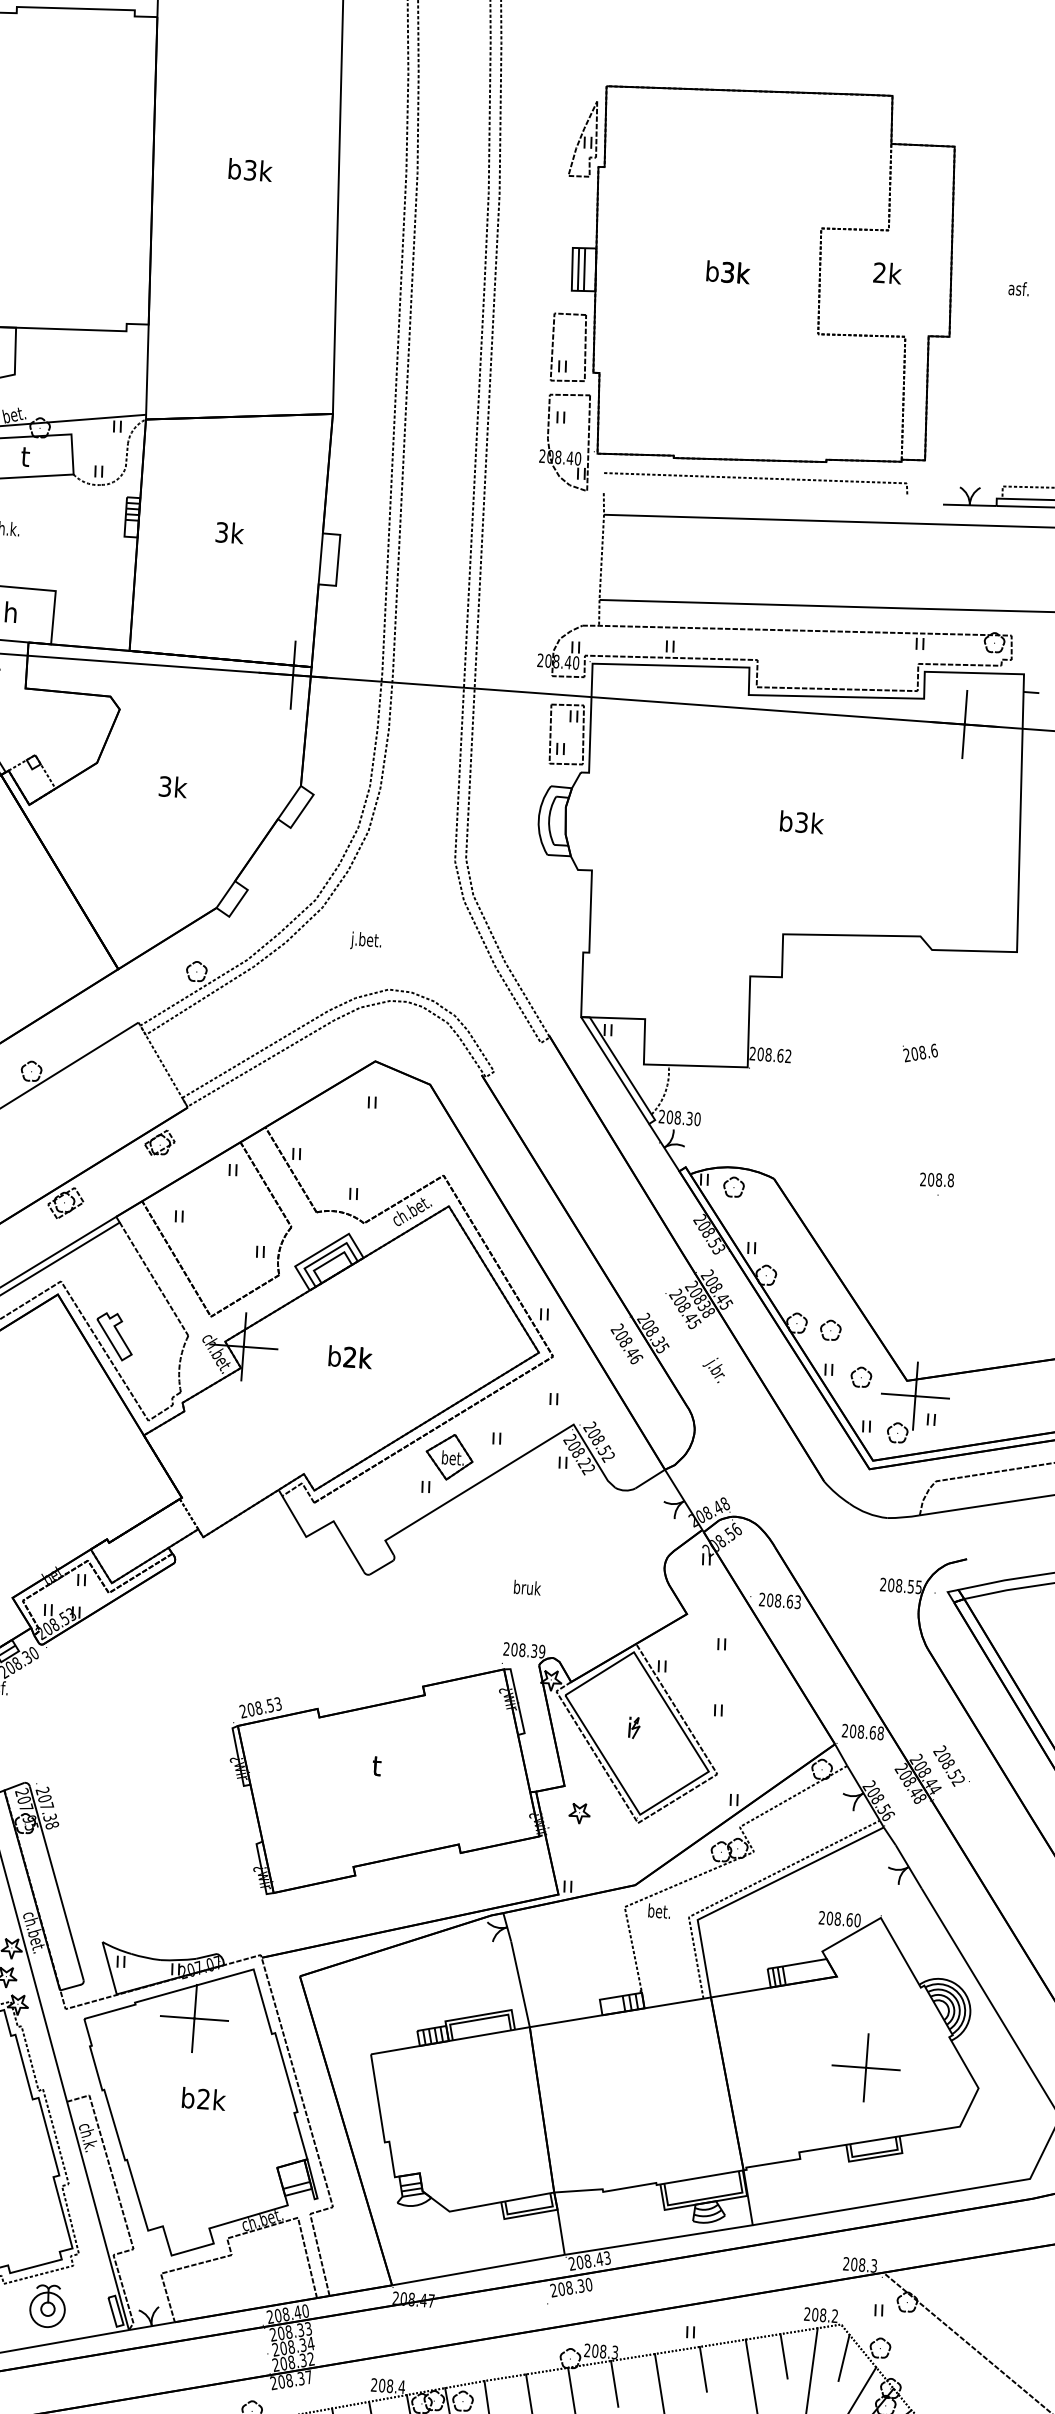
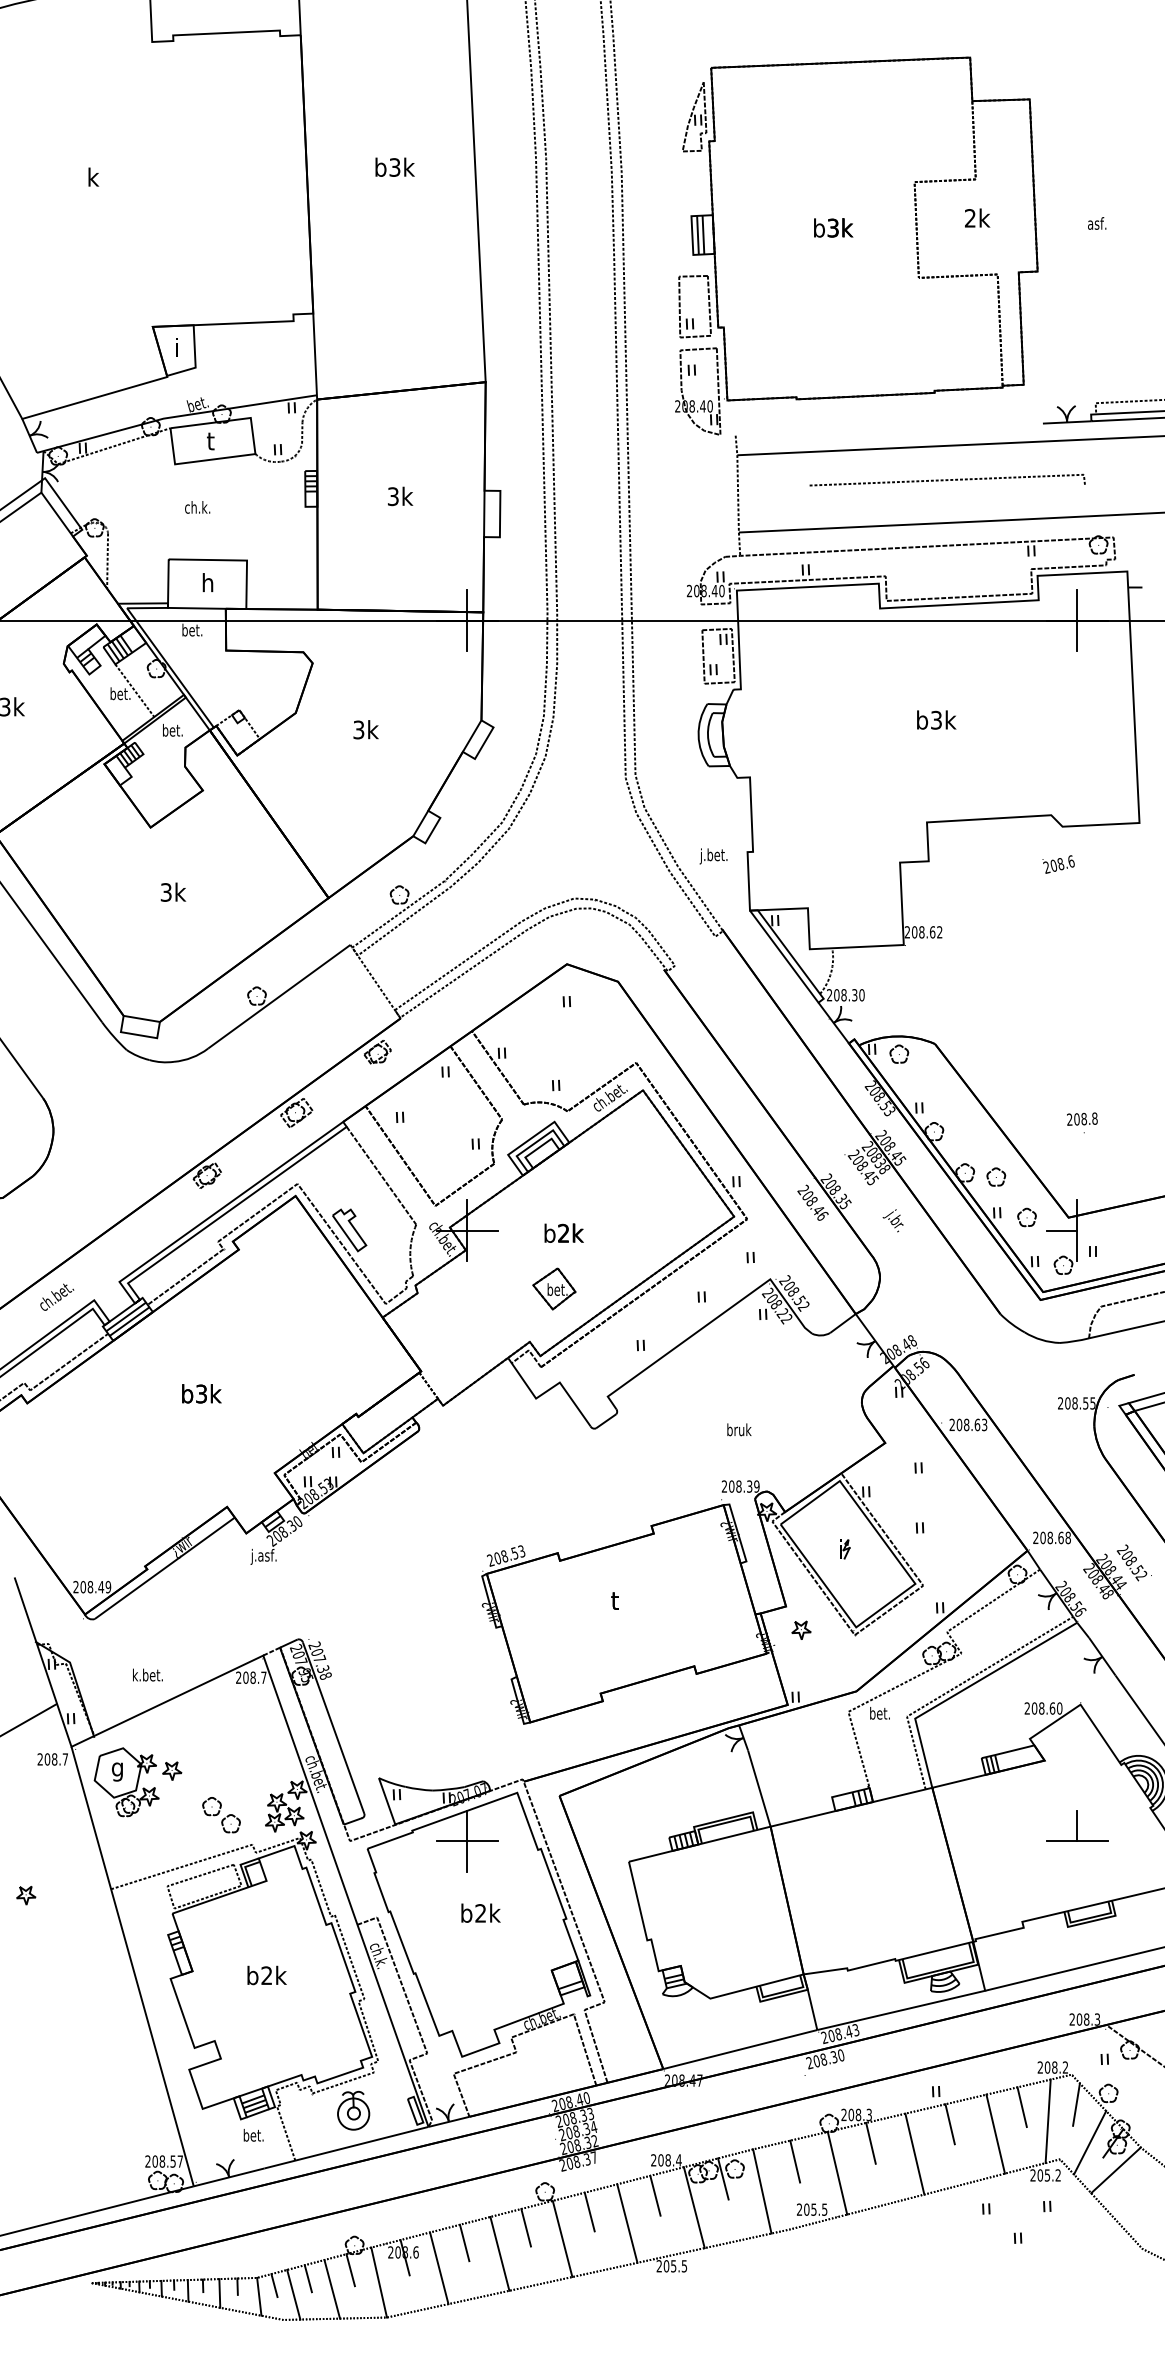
part: (756, 477) -> (947, 479), moved
text: (365, 941) -> (713, 856), moved
text: (919, 1052) -> (1058, 864), moved
text: (936, 1183) -> (1082, 1122), moved
line: (932, 1396) -> (1092, 1230), removed
part: (449, 1456) -> (554, 1288), moved
line: (865, 2084) -> (1077, 1856), removed

